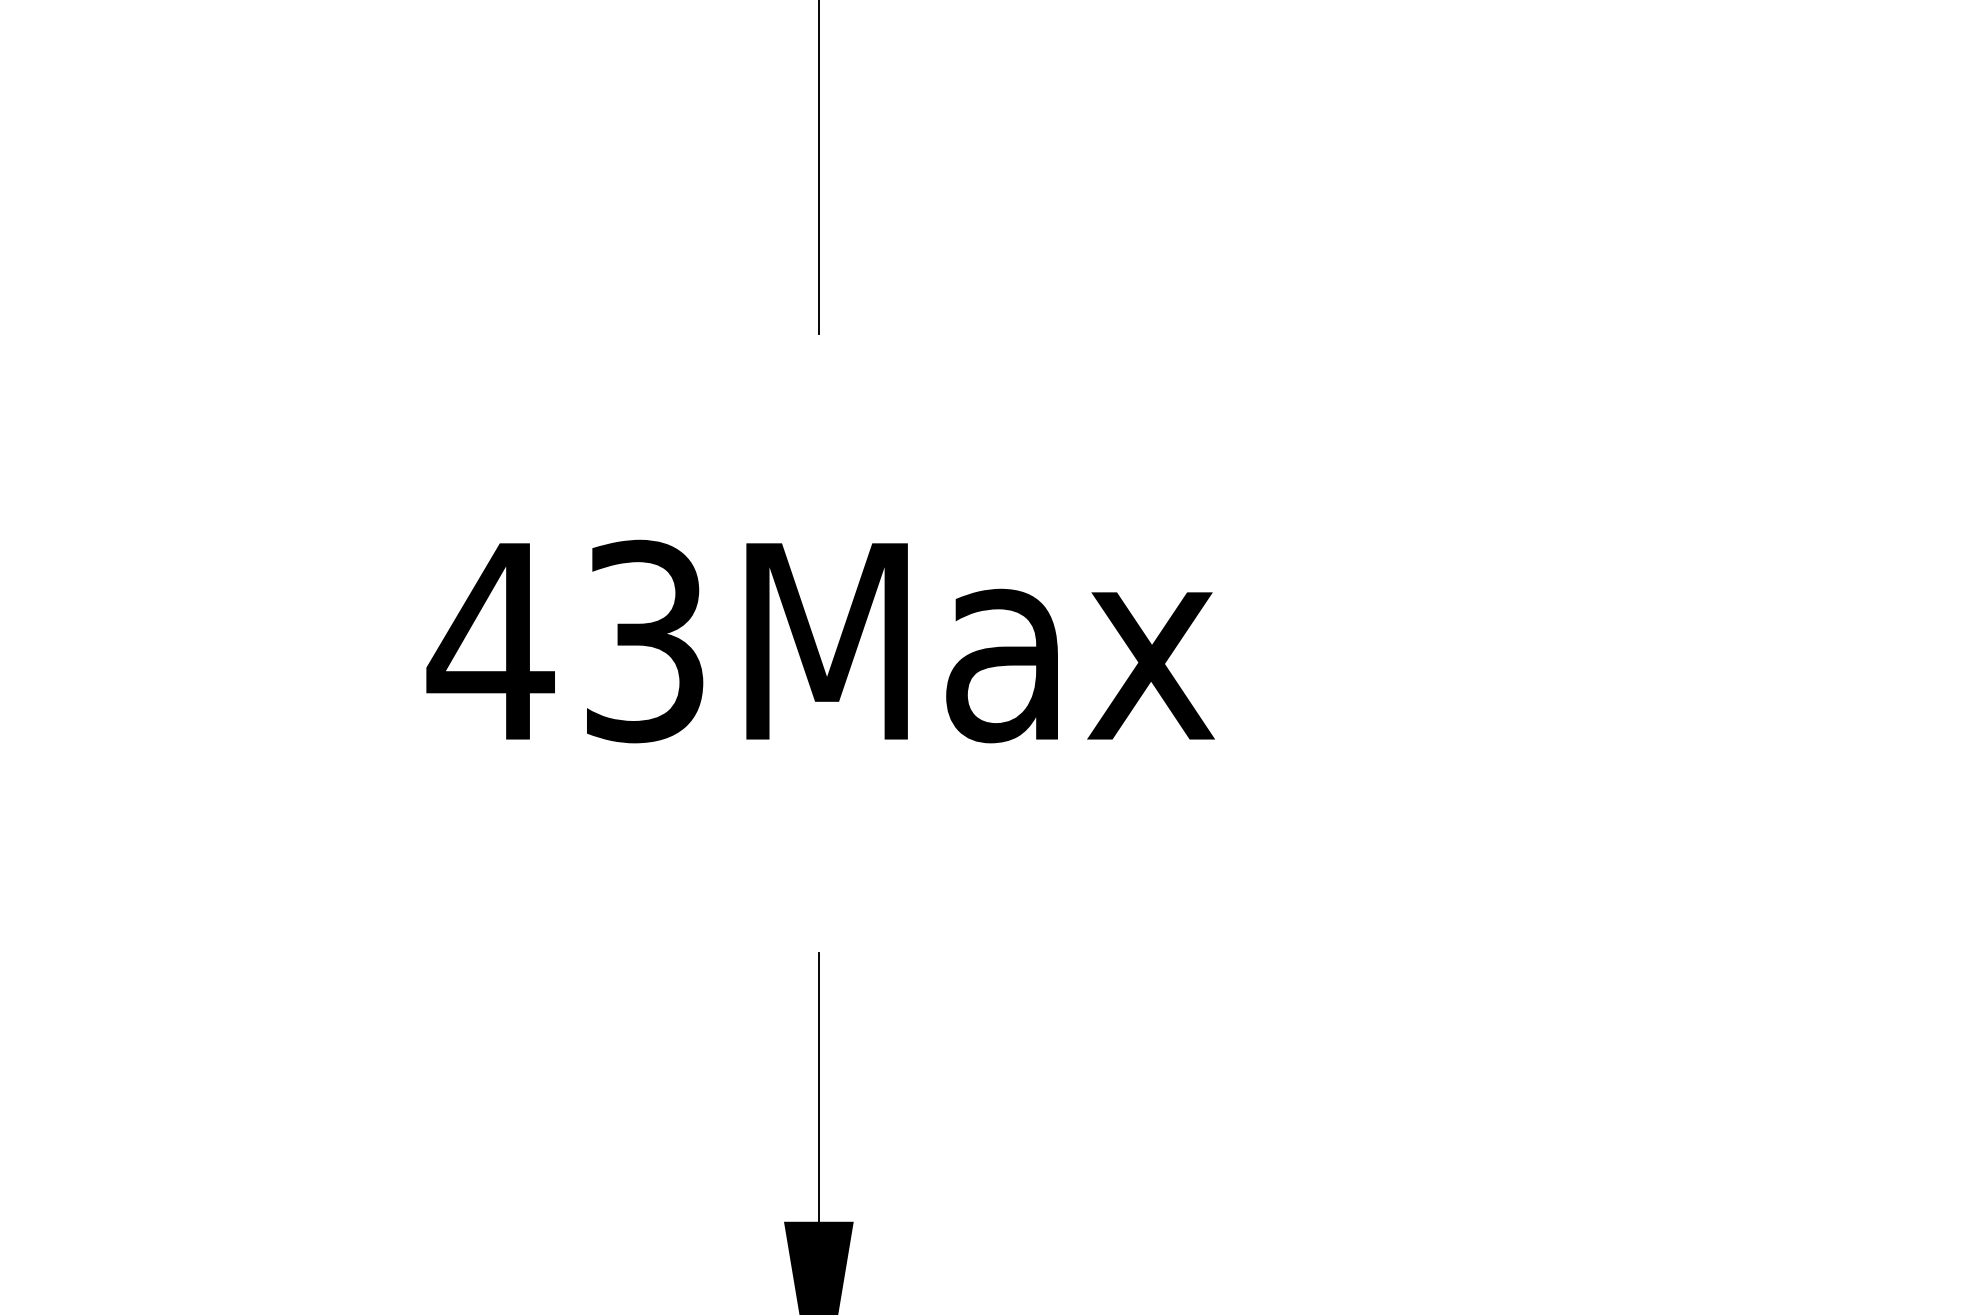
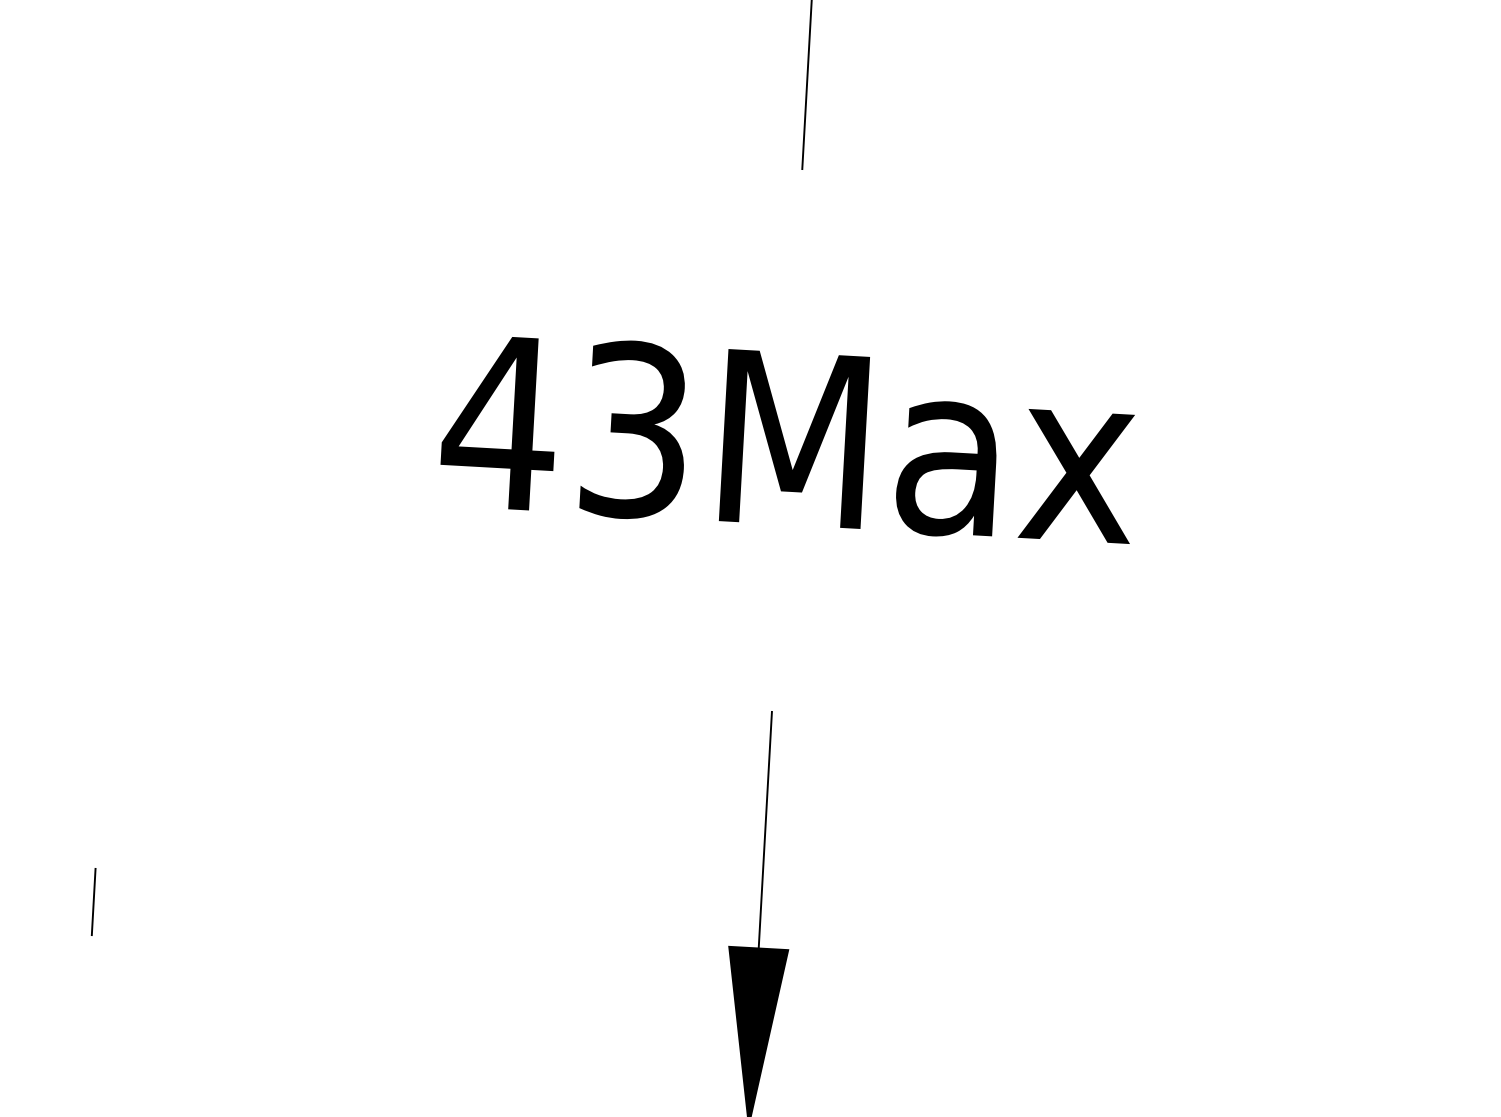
line: (59, 1212) -> (93, 902), added

